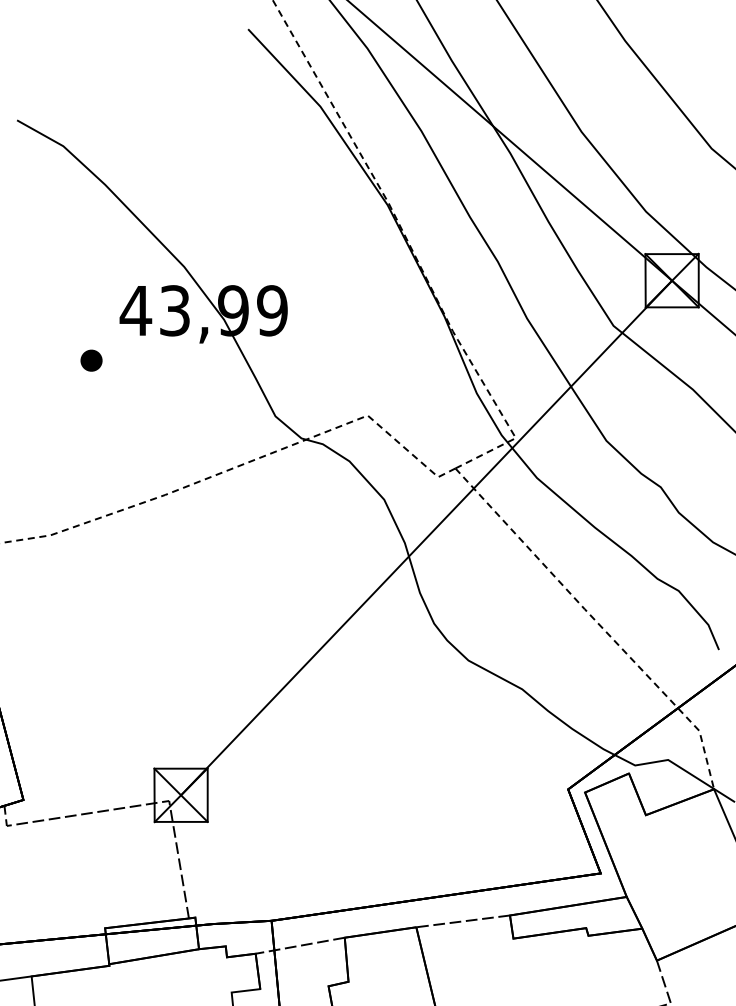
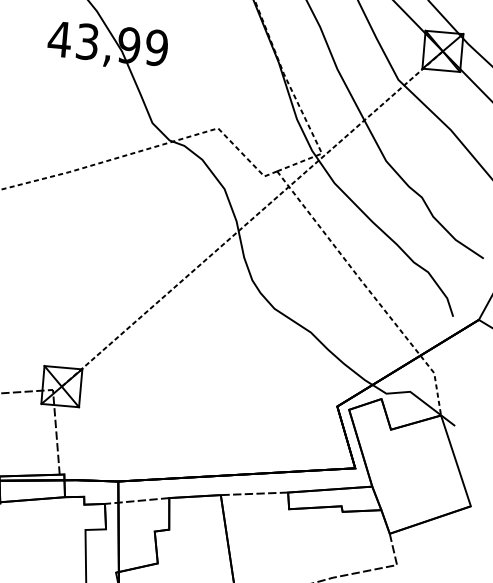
part: (91, 360) -> (25, 71), removed
line: (426, 538) -> (252, 219), solid -> dashed

